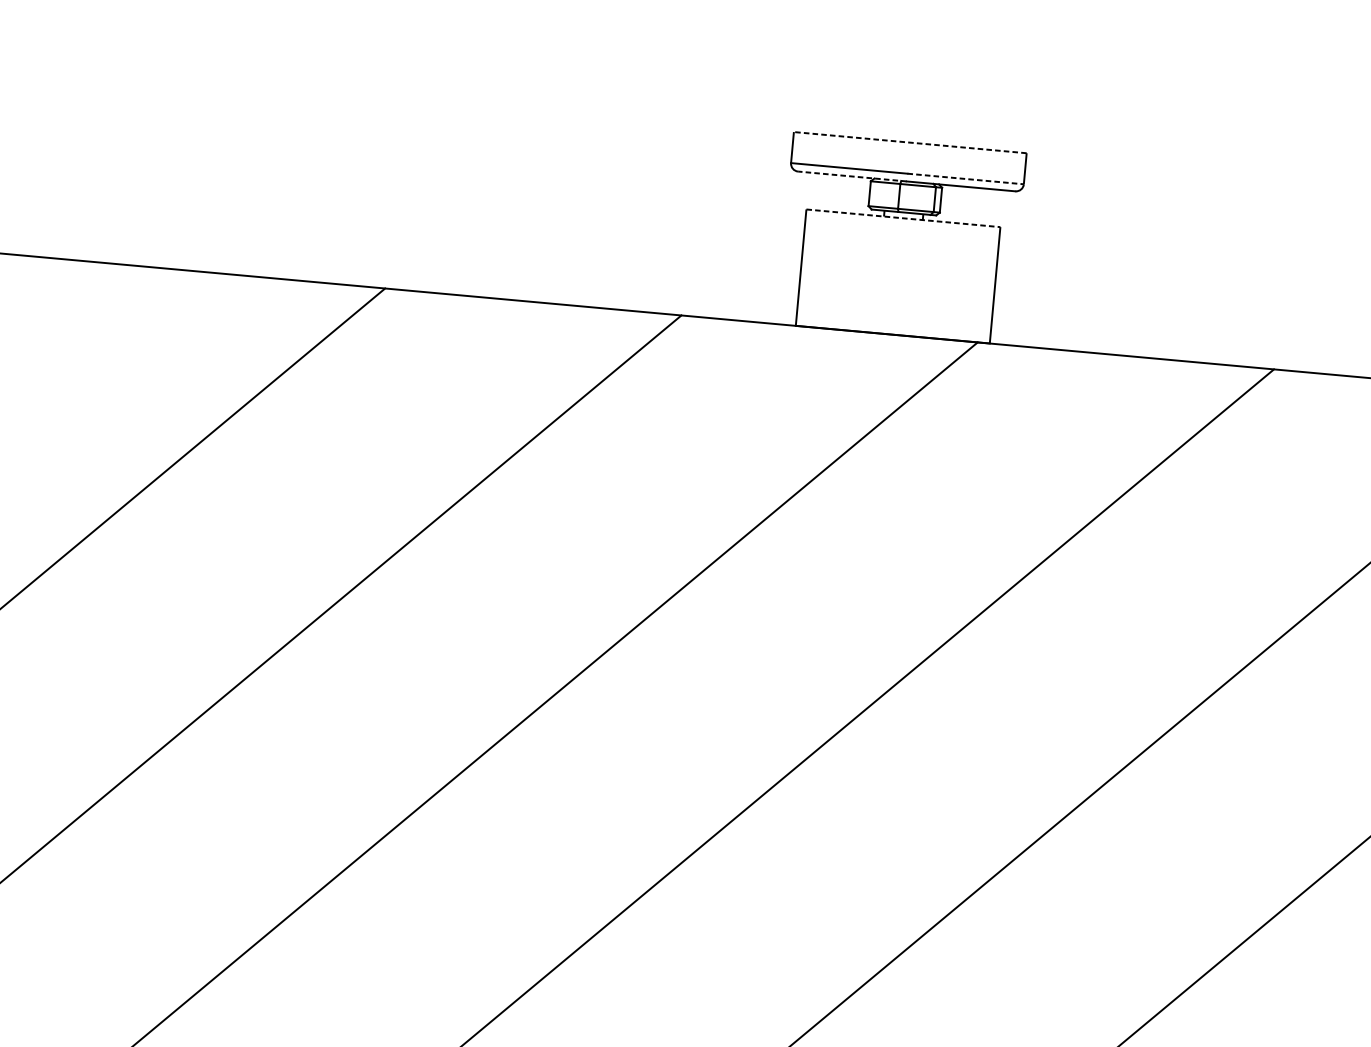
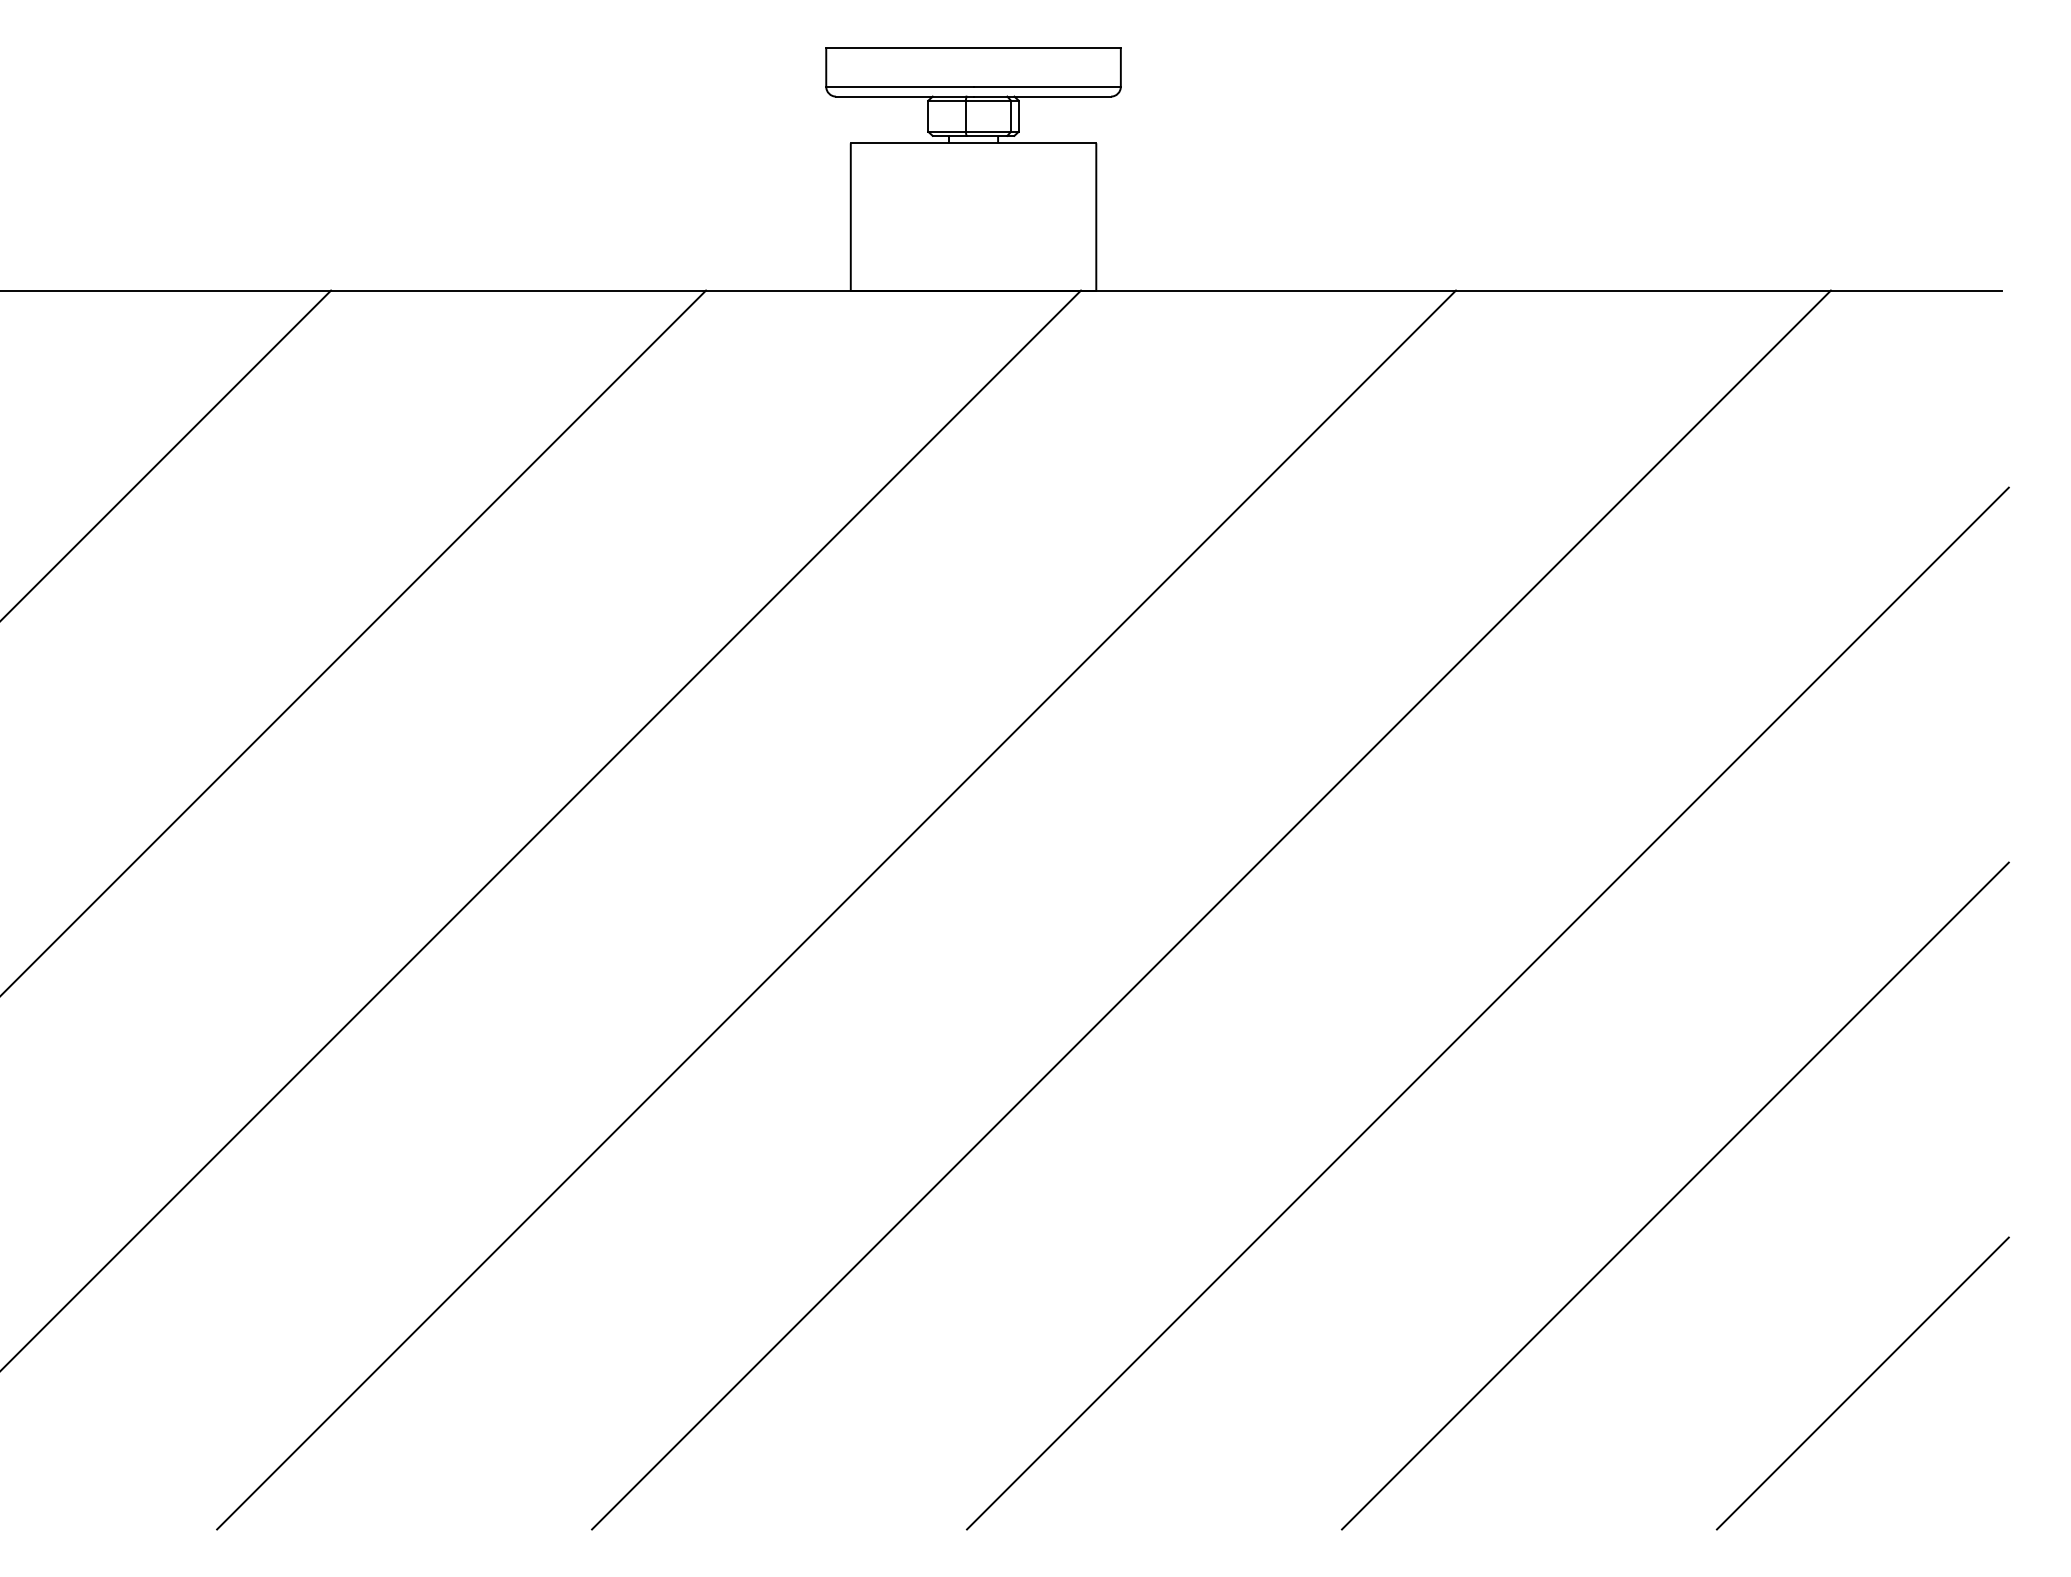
line: (910, 142) -> (973, 47), dashed -> solid
line: (852, 176) -> (904, 96), dashed -> solid
line: (965, 178) -> (1047, 86), dashed -> solid
line: (903, 218) -> (973, 143), dashed -> solid

